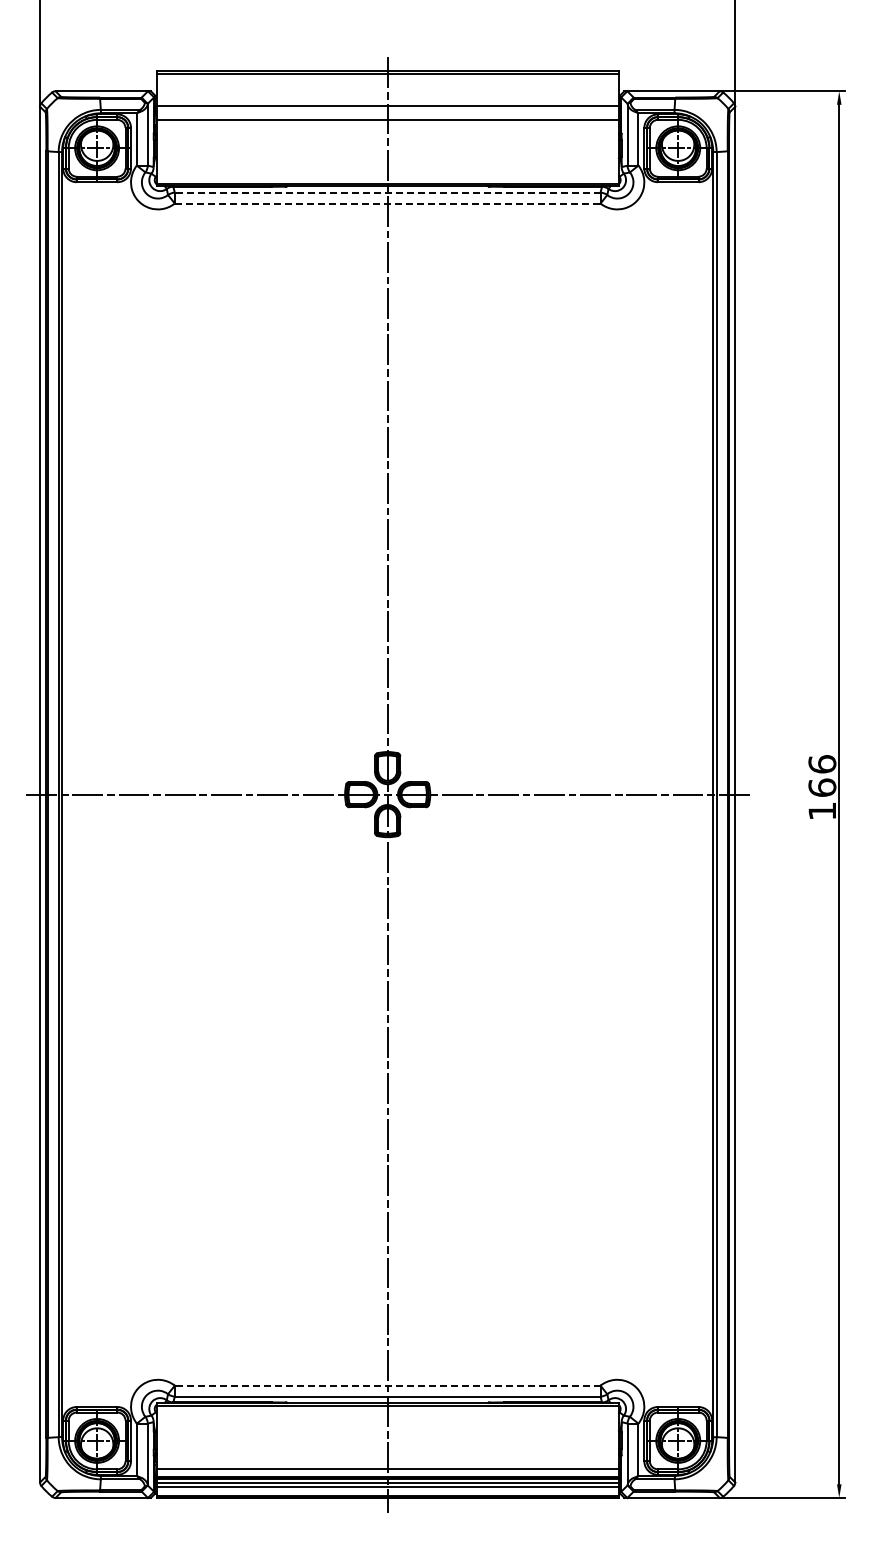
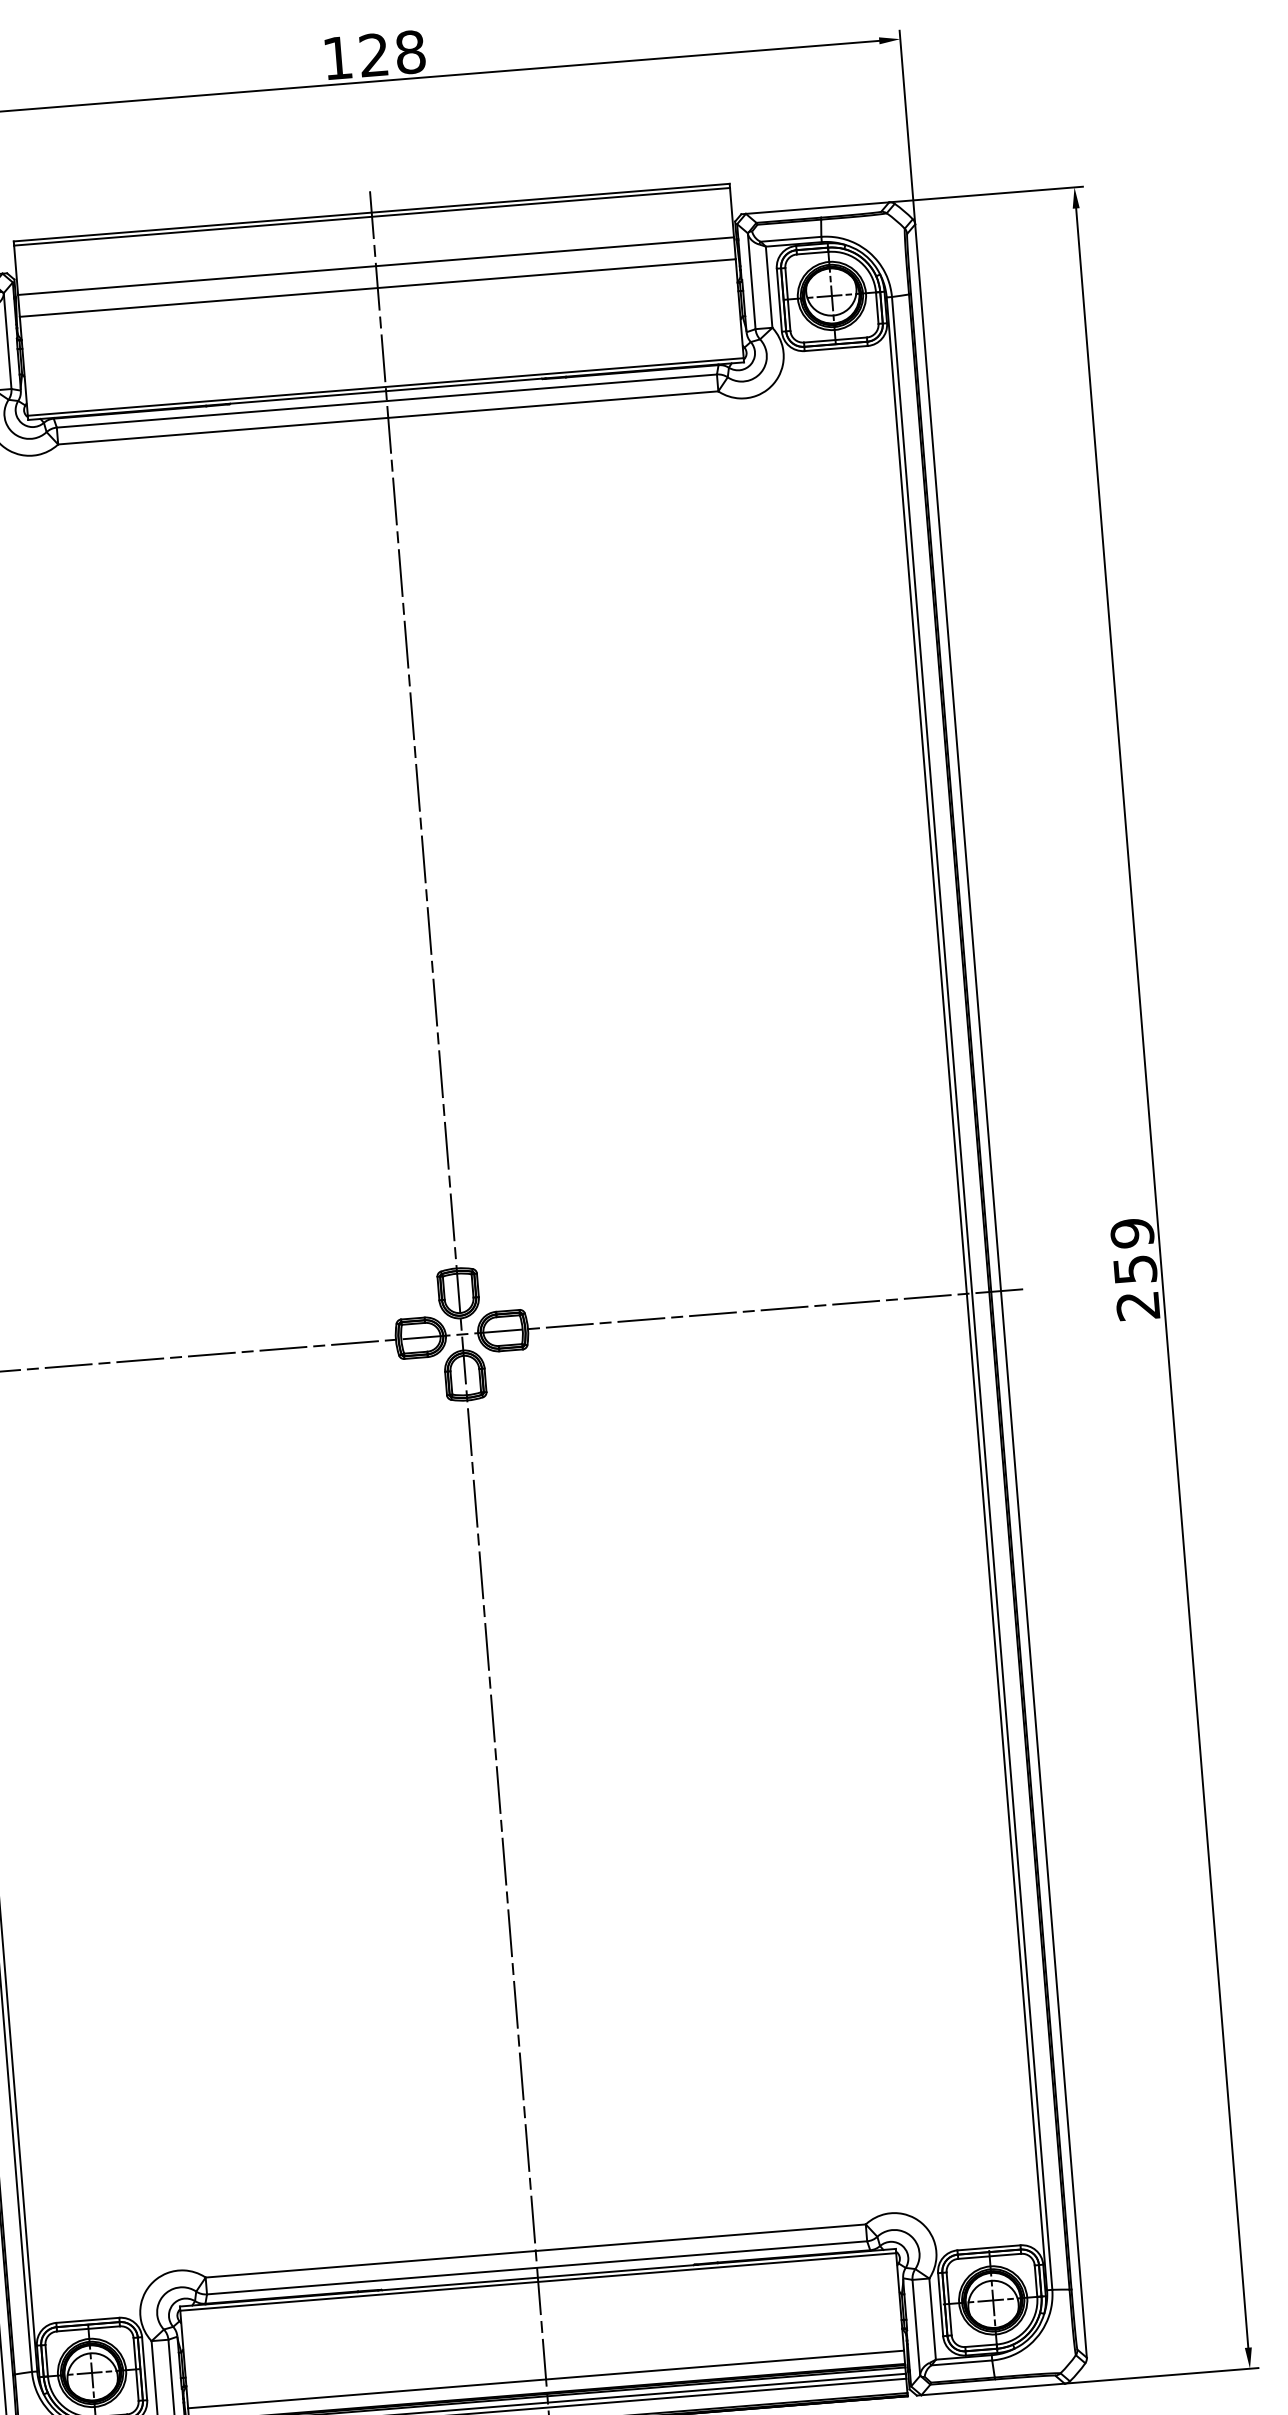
line: (387, 192) -> (386, 400), dashed -> solid
line: (387, 203) -> (387, 417), dashed -> solid
text: (822, 787) -> (1135, 1269), 166 -> 259
line: (387, 1385) -> (535, 2250), dashed -> solid

